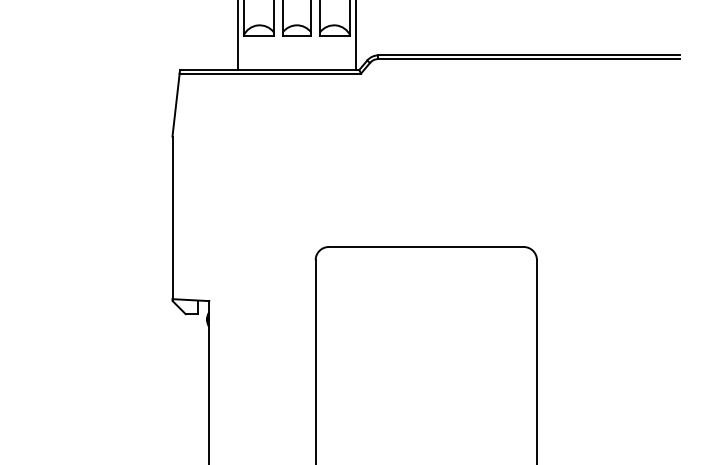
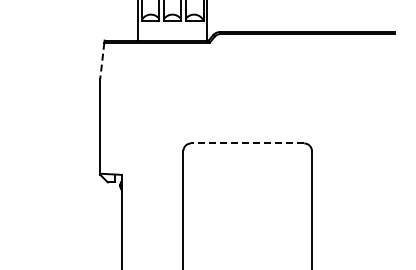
line: (176, 105) -> (102, 61), solid -> dashed
line: (425, 247) -> (247, 143), solid -> dashed

